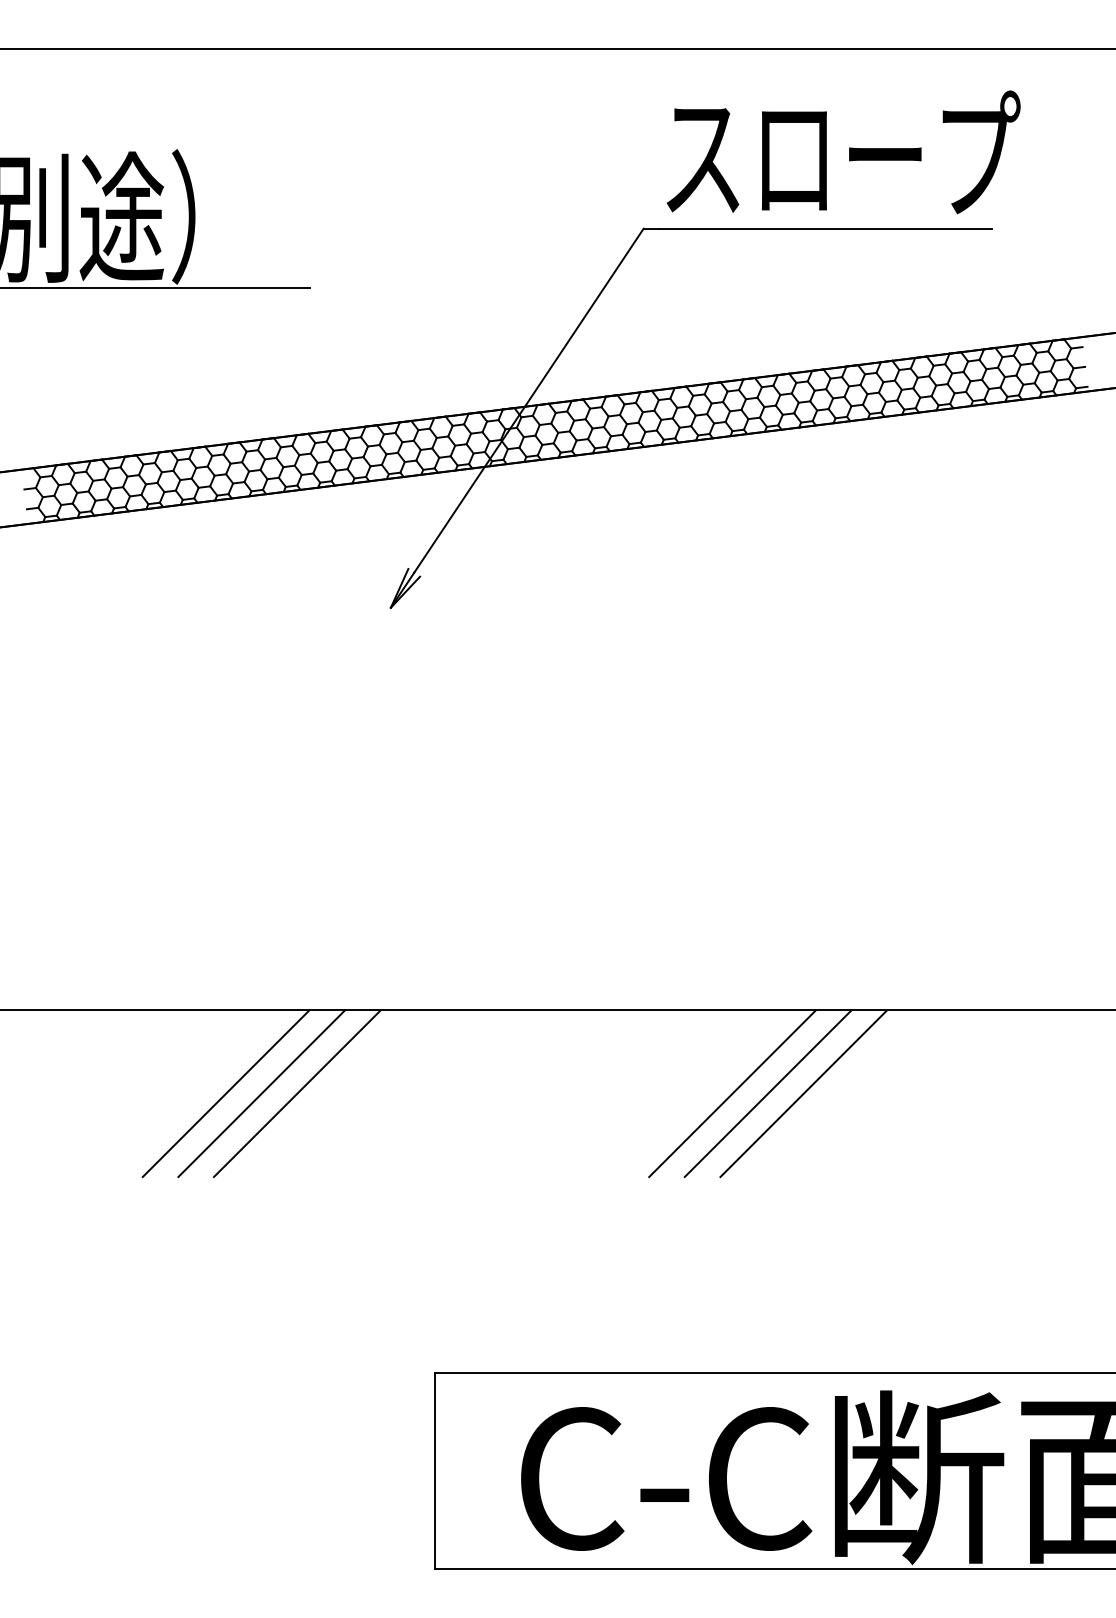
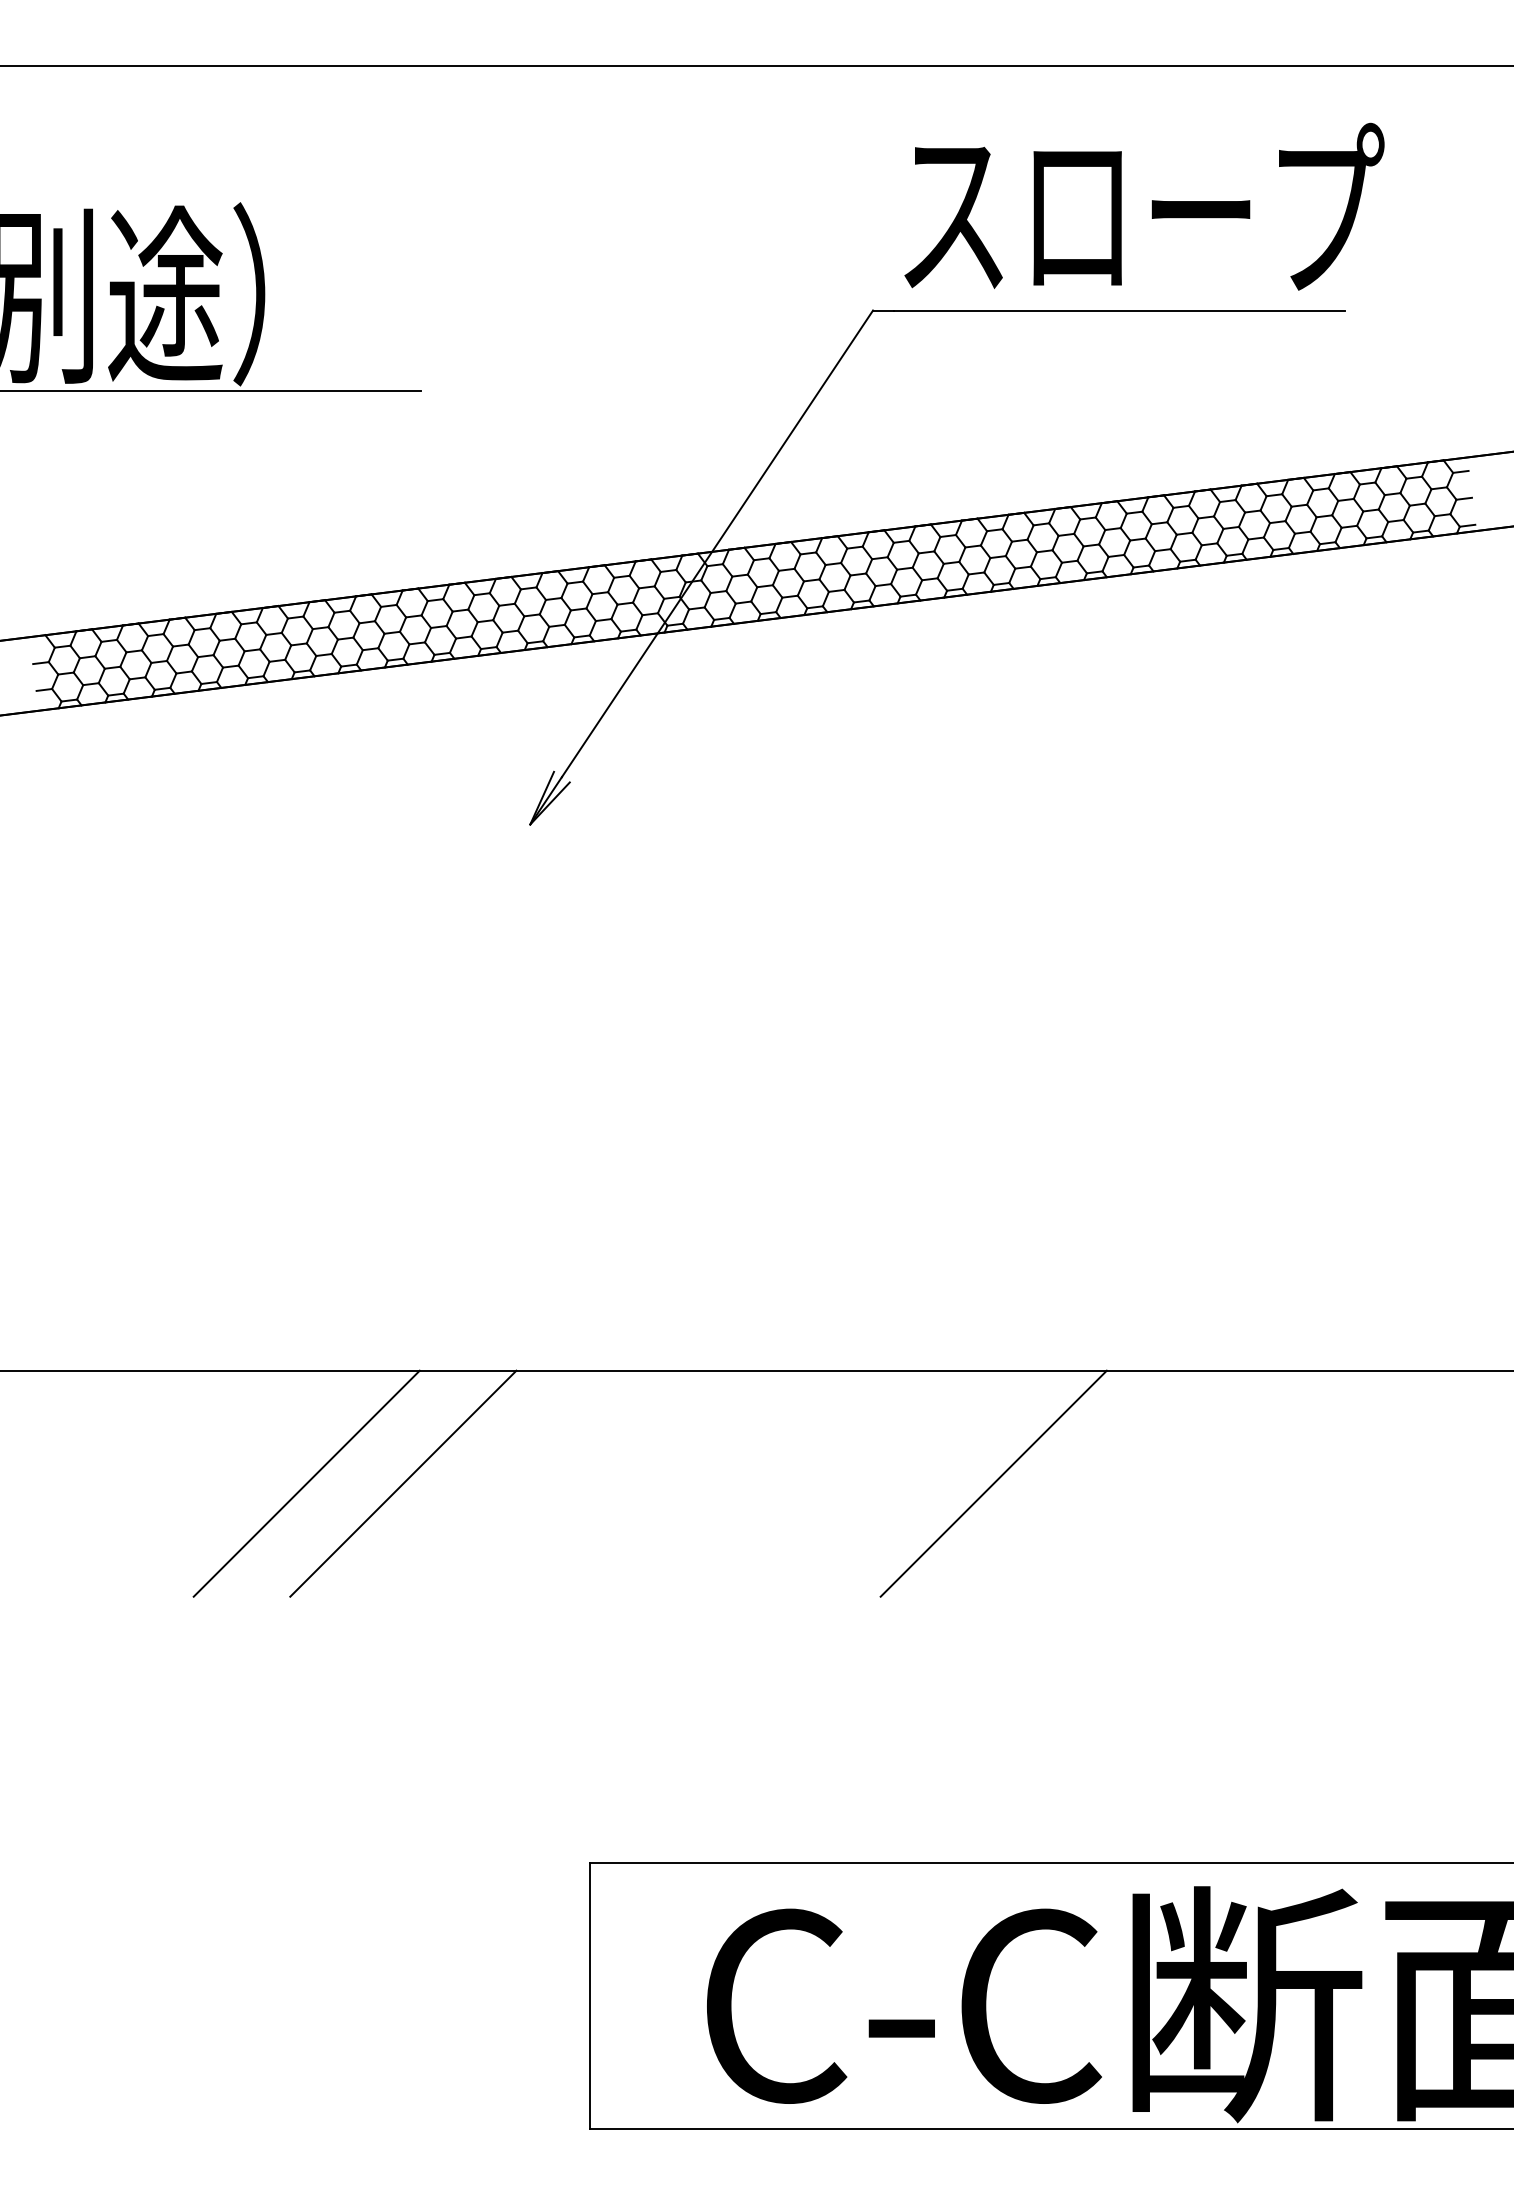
line: (261, 1093) -> (354, 1483), removed
line: (767, 1093) -> (1041, 1483), removed
line: (803, 1093) -> (1090, 1483), removed

